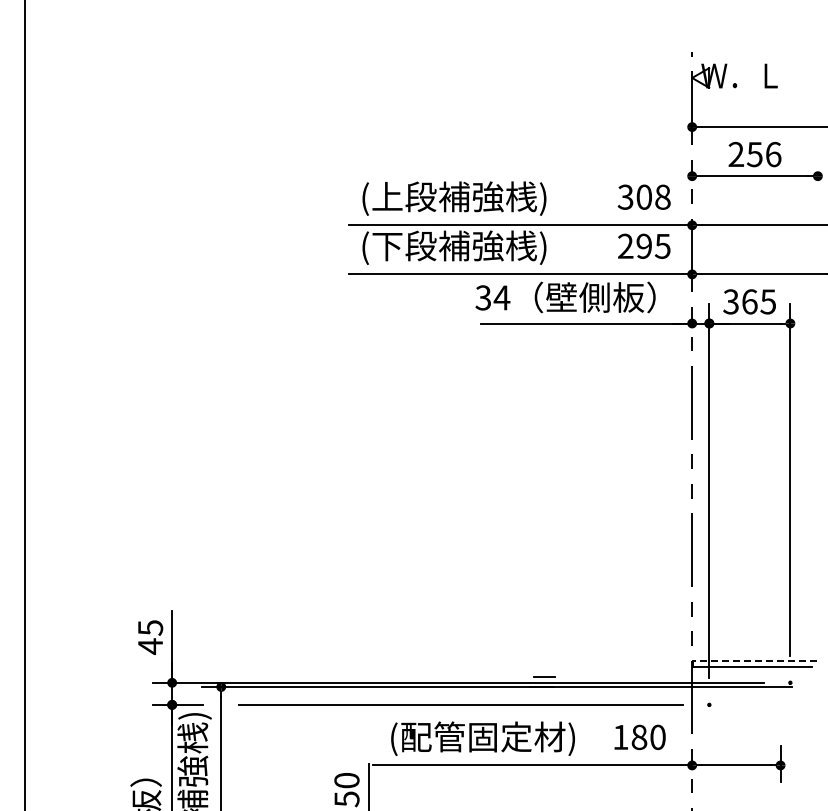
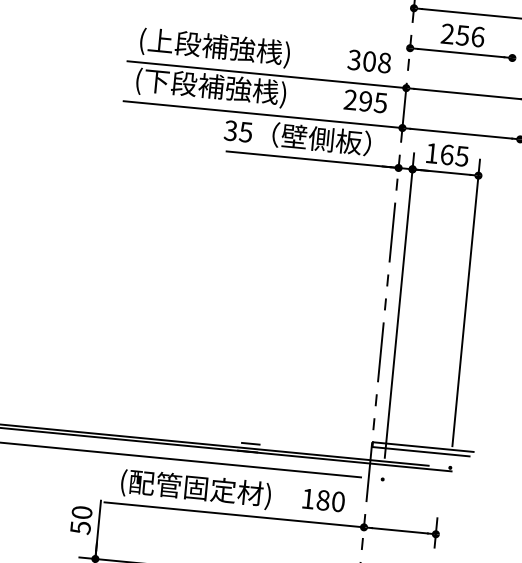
text: (501, 297) -> (245, 131), 34 -> 35
text: (730, 301) -> (431, 153), 365 -> 165
line: (755, 660) -> (423, 446), dashed -> solid

